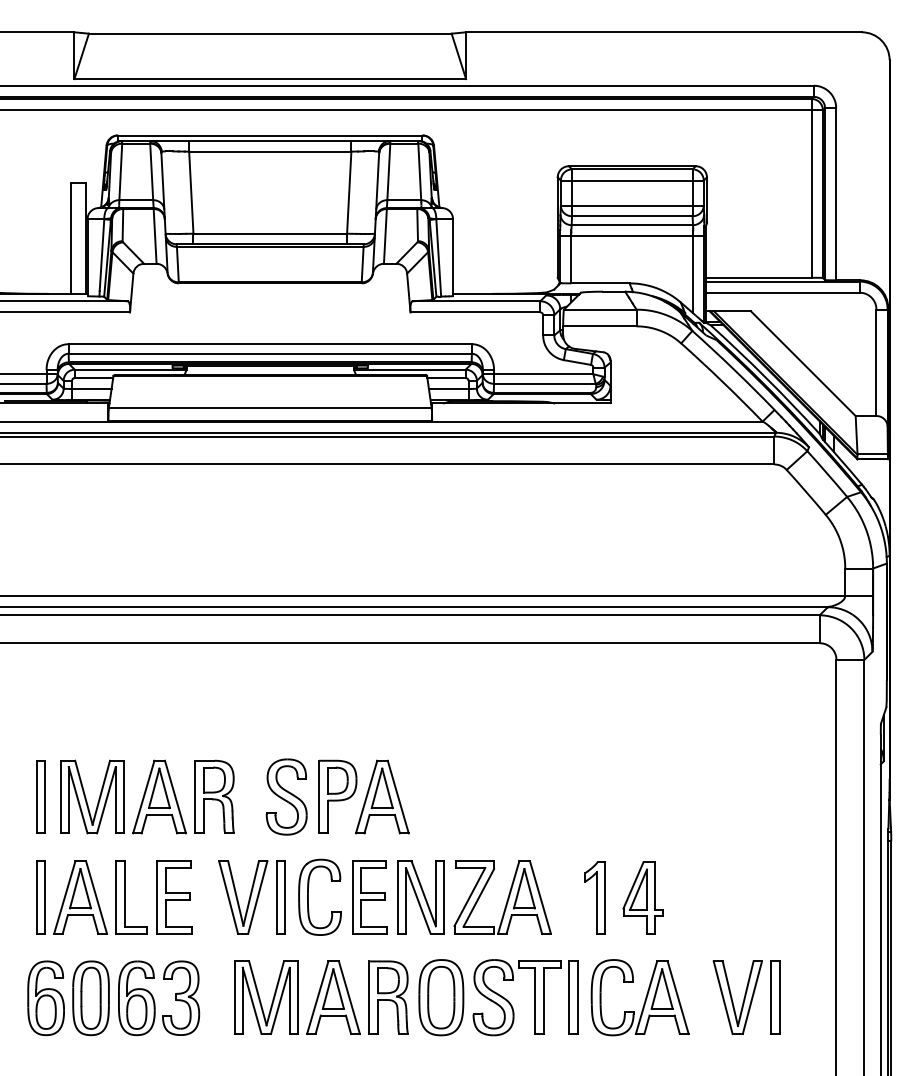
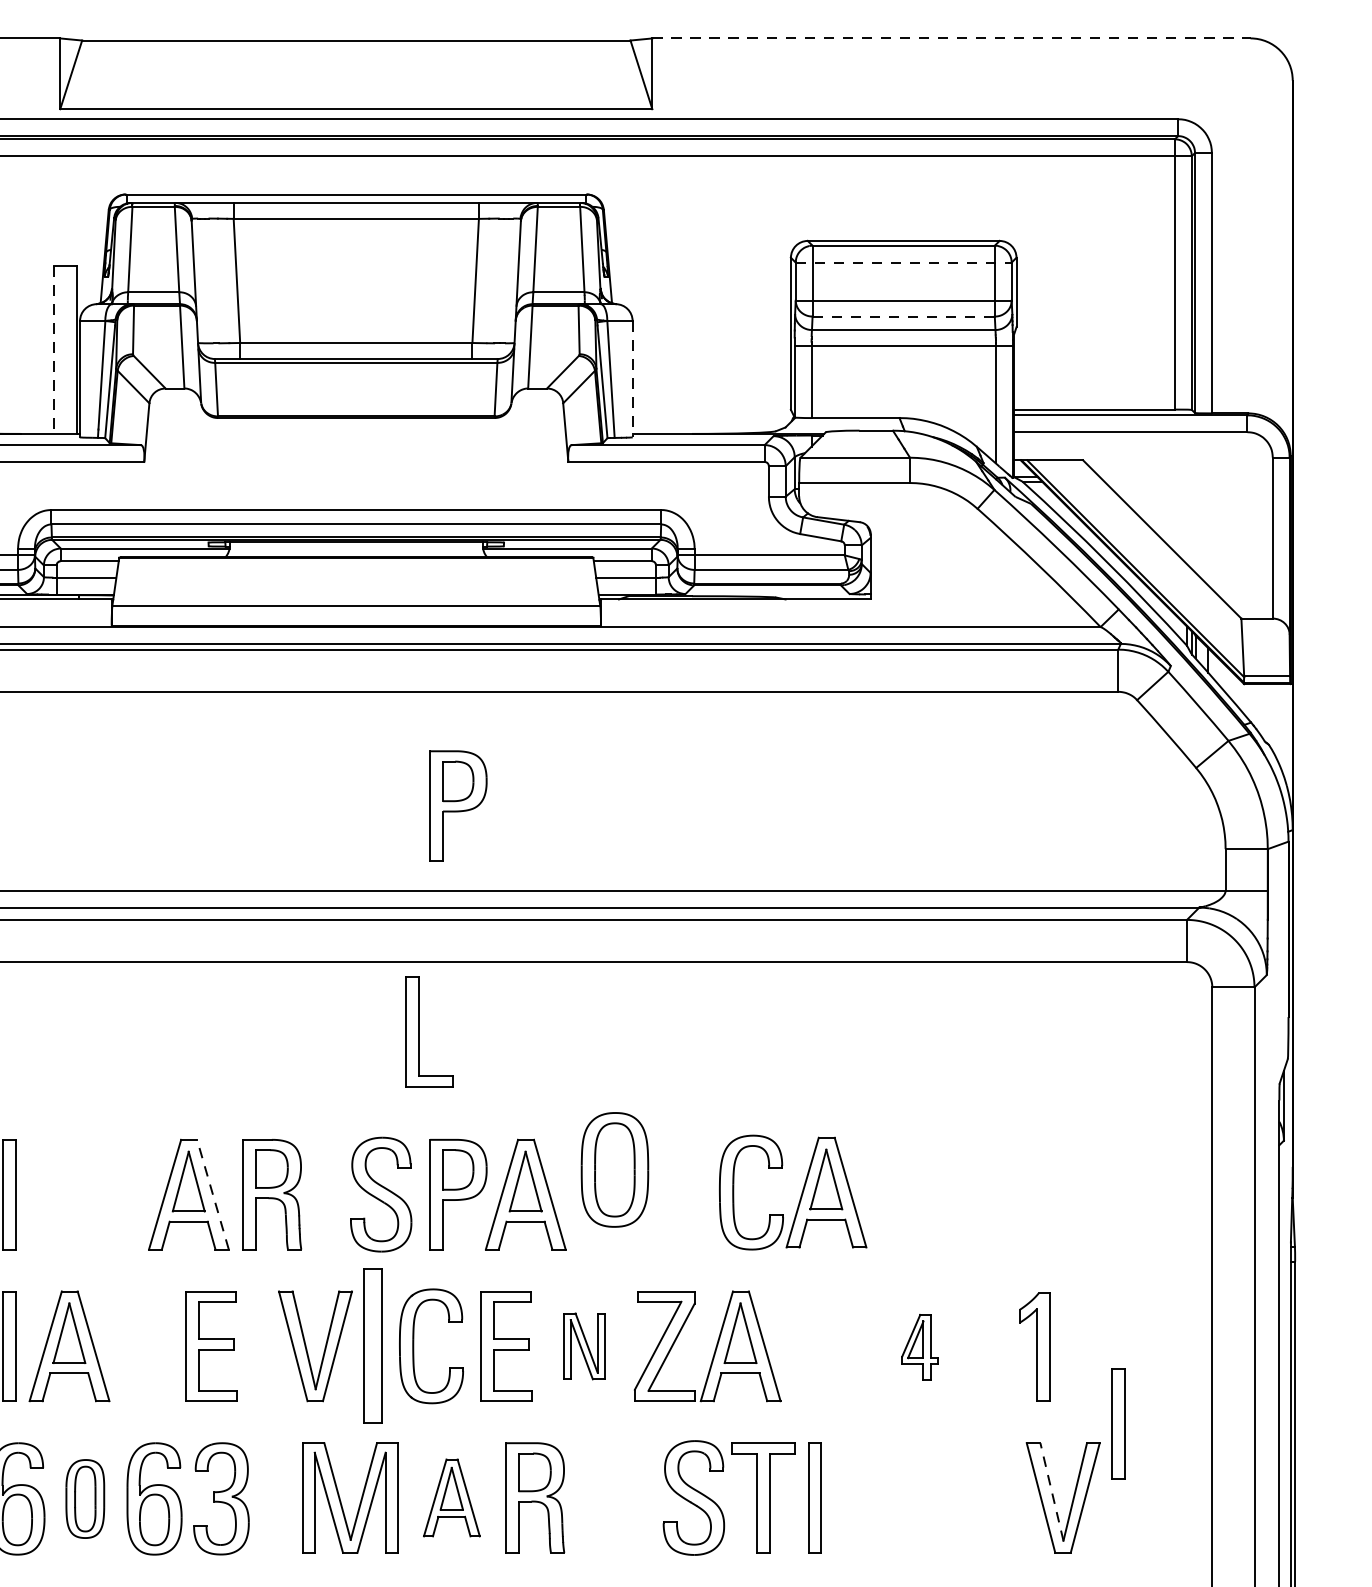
line: (663, 32) -> (950, 38), solid -> dashed
line: (632, 180) -> (903, 262), solid -> dashed
line: (632, 216) -> (903, 316), solid -> dashed
line: (70, 238) -> (54, 350), solid -> dashed
line: (453, 258) -> (633, 380), solid -> dashed
part: (337, 539) -> (457, 805), added
part: (86, 797) -> (78, 1195), removed
line: (175, 797) -> (213, 1195), solid -> dashed
part: (131, 897) -> (429, 1032), moved
part: (280, 897) -> (371, 1346), size x1.4
part: (420, 897) -> (583, 1346), size x0.6
part: (594, 897) -> (1033, 1346), moved
part: (642, 897) -> (919, 1346), size x0.6
line: (730, 993) -> (1052, 1491), solid -> dashed
part: (333, 997) -> (451, 1497), size x0.7
part: (441, 997) -> (615, 1169), moved
part: (639, 997) -> (792, 1192), moved
part: (775, 997) -> (1118, 1423), moved
part: (90, 998) -> (84, 1499), size x0.7

